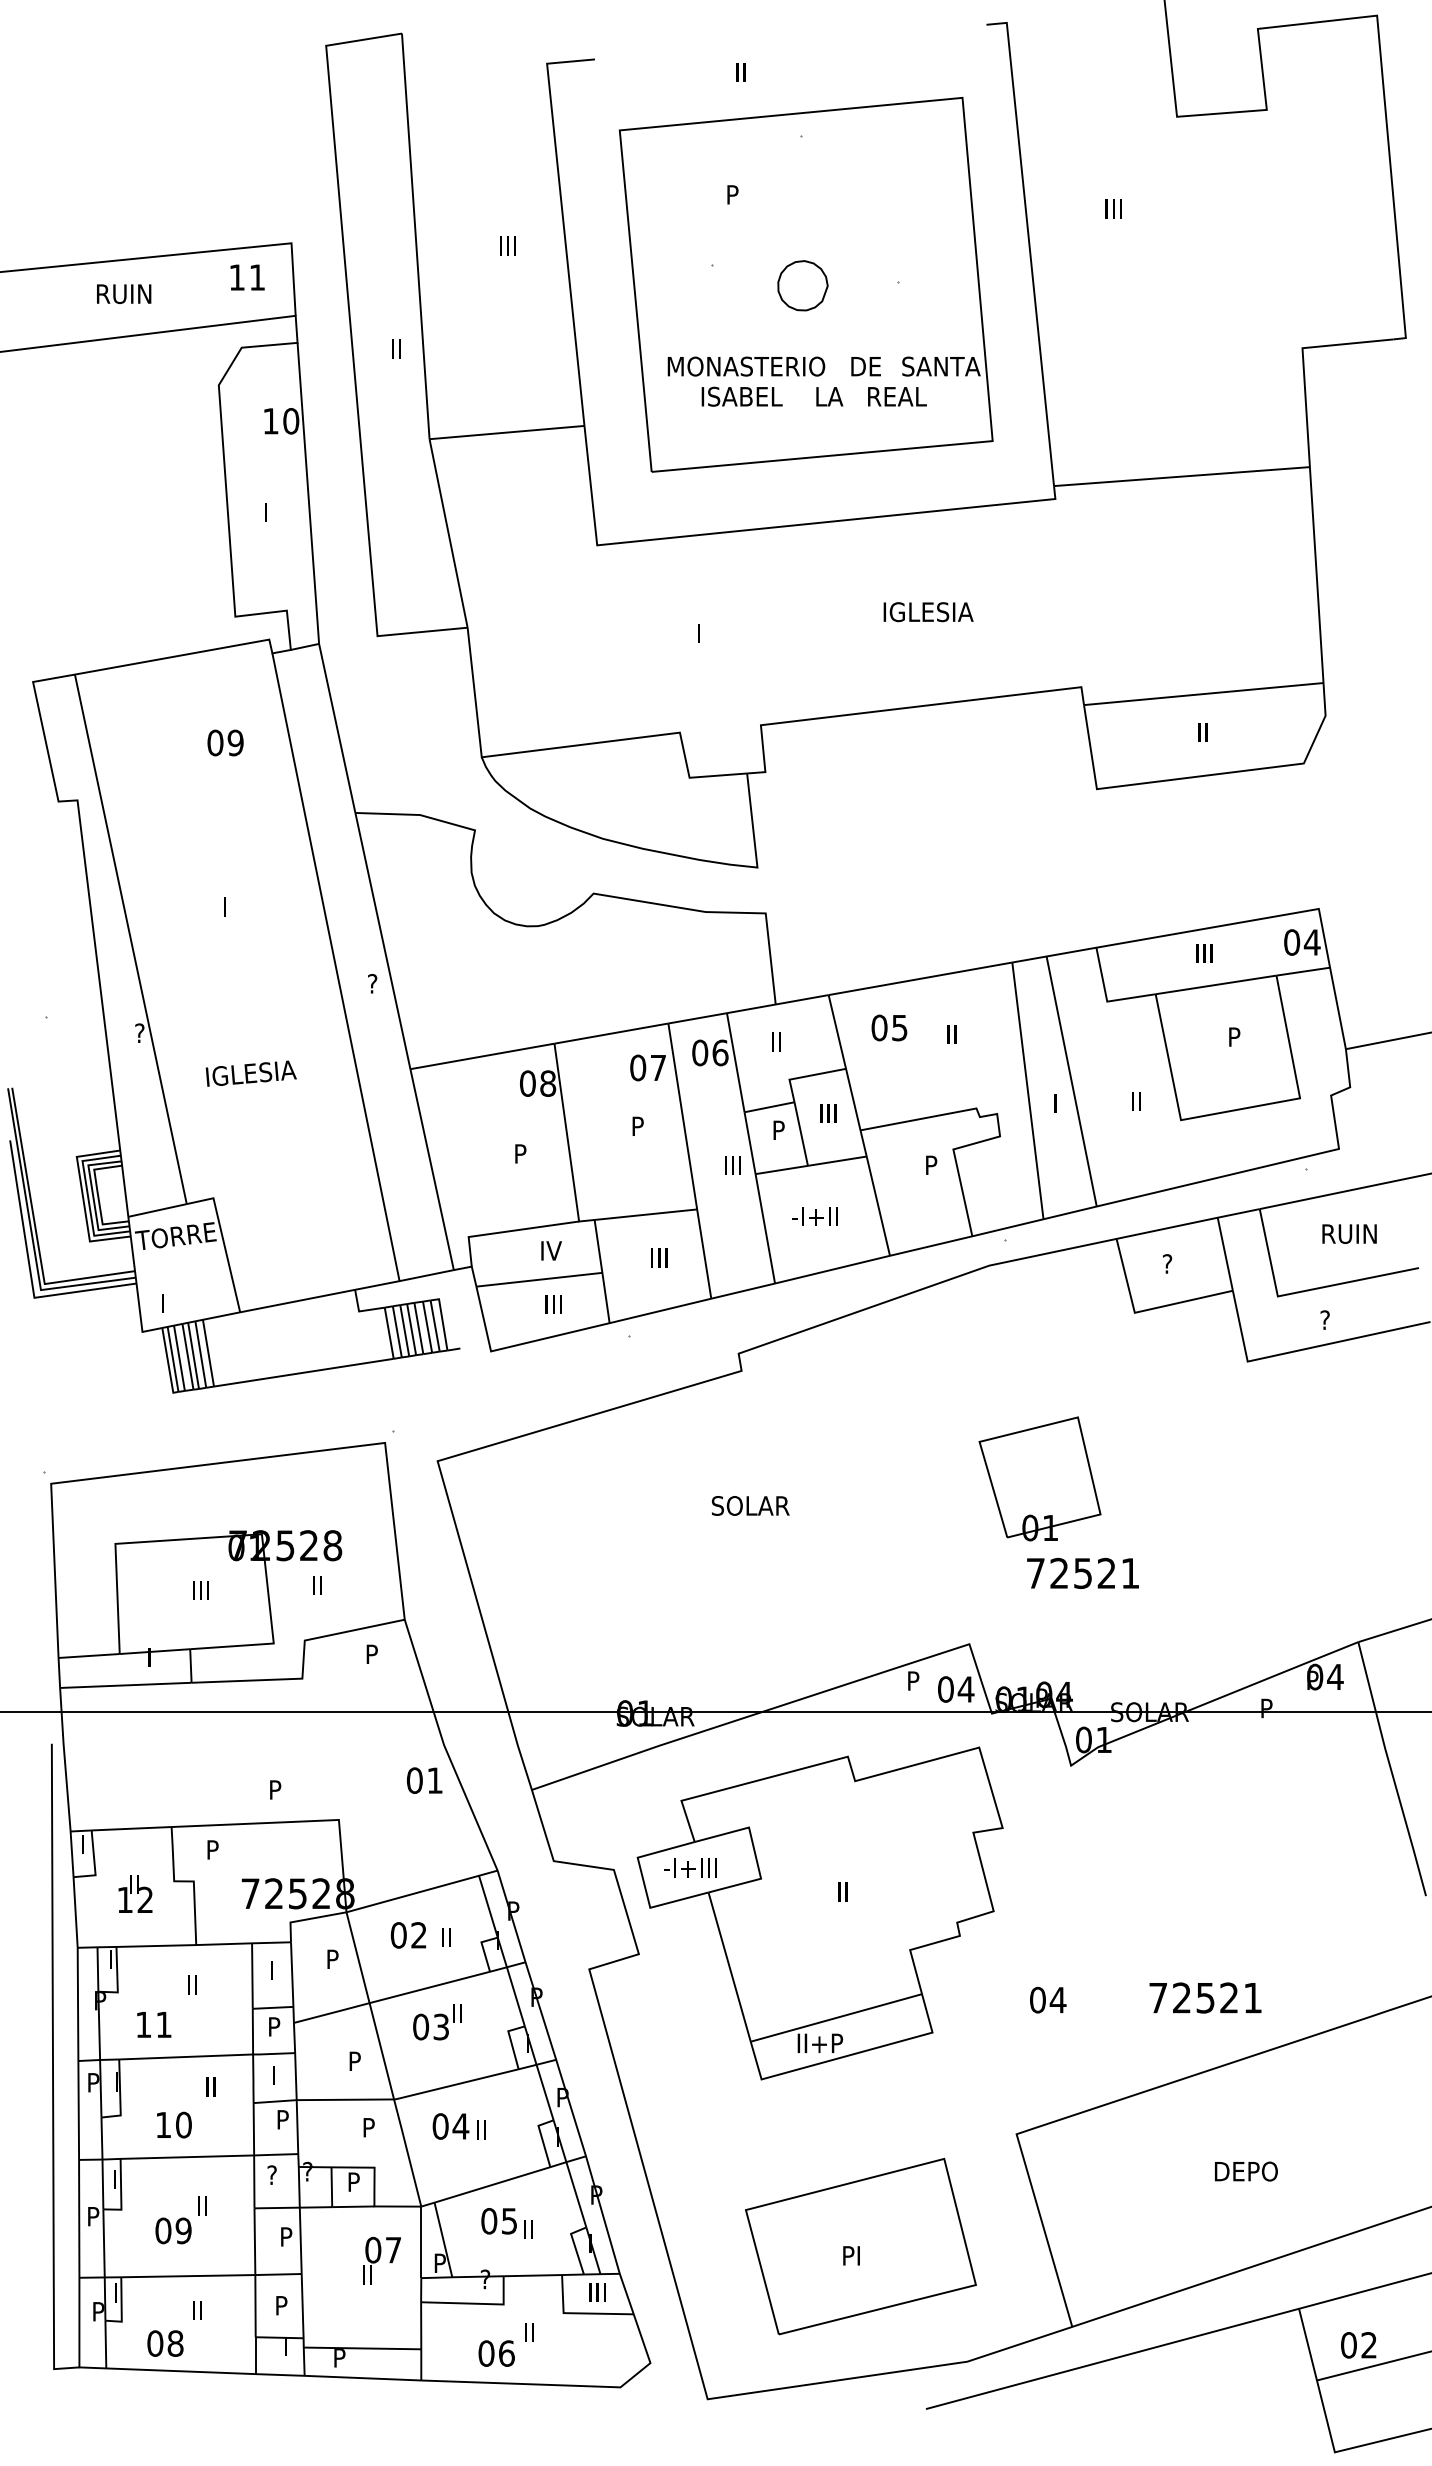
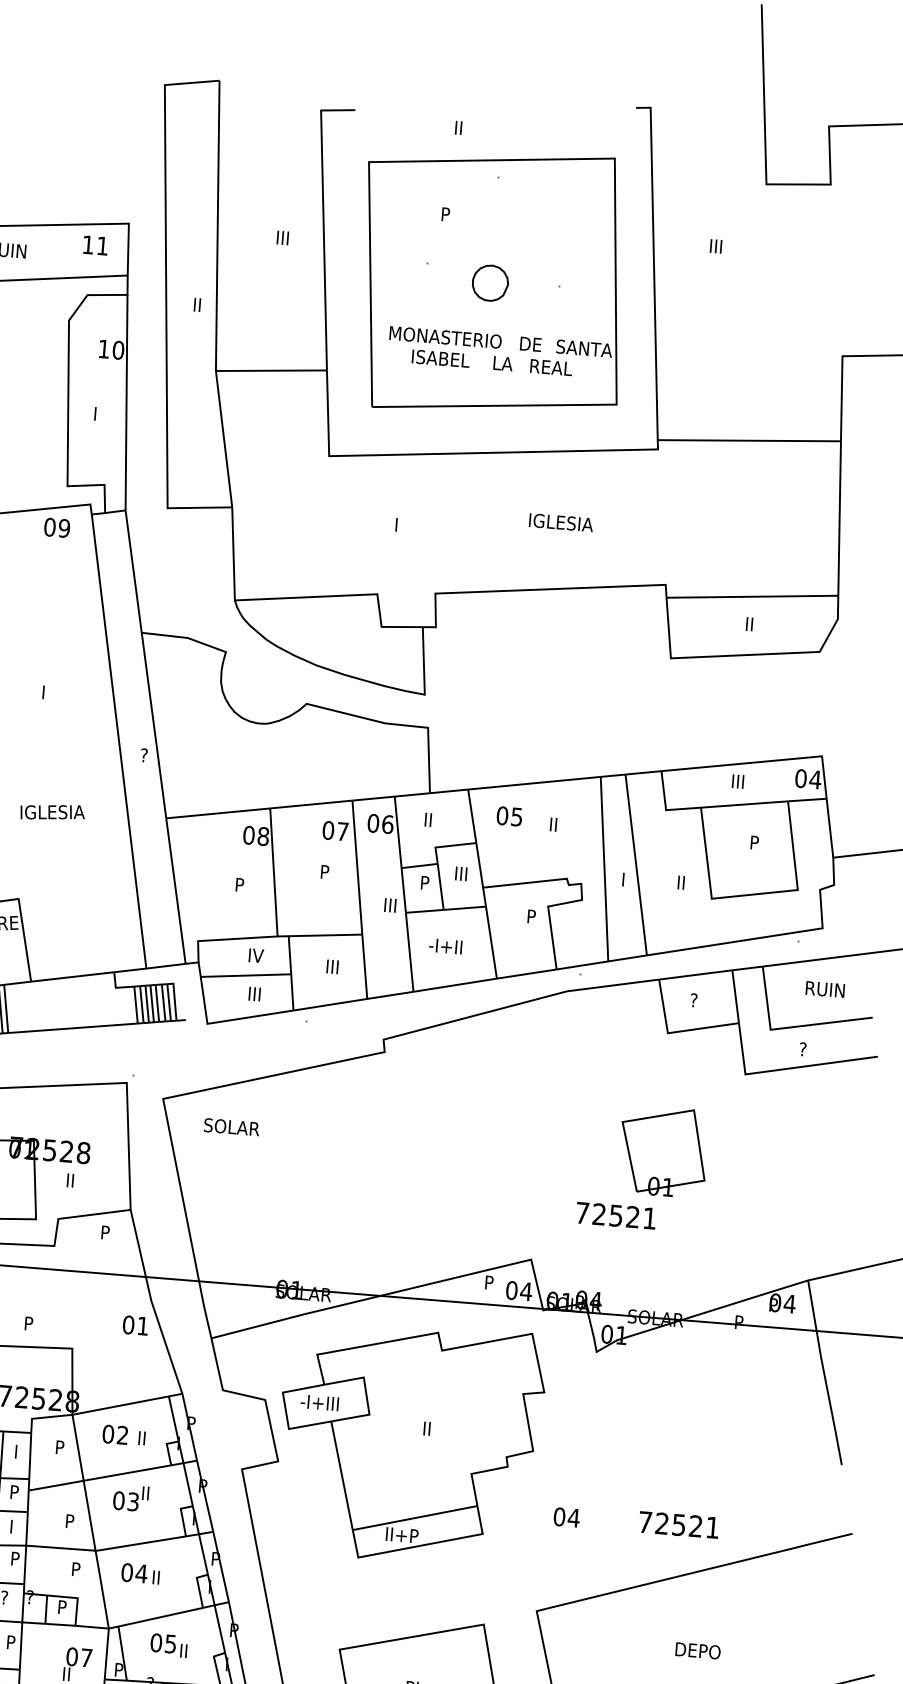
text: (225, 742) -> (57, 527), moved
part: (1039, 1478) -> (663, 1151), moved
text: (750, 1505) -> (231, 1126), moved

